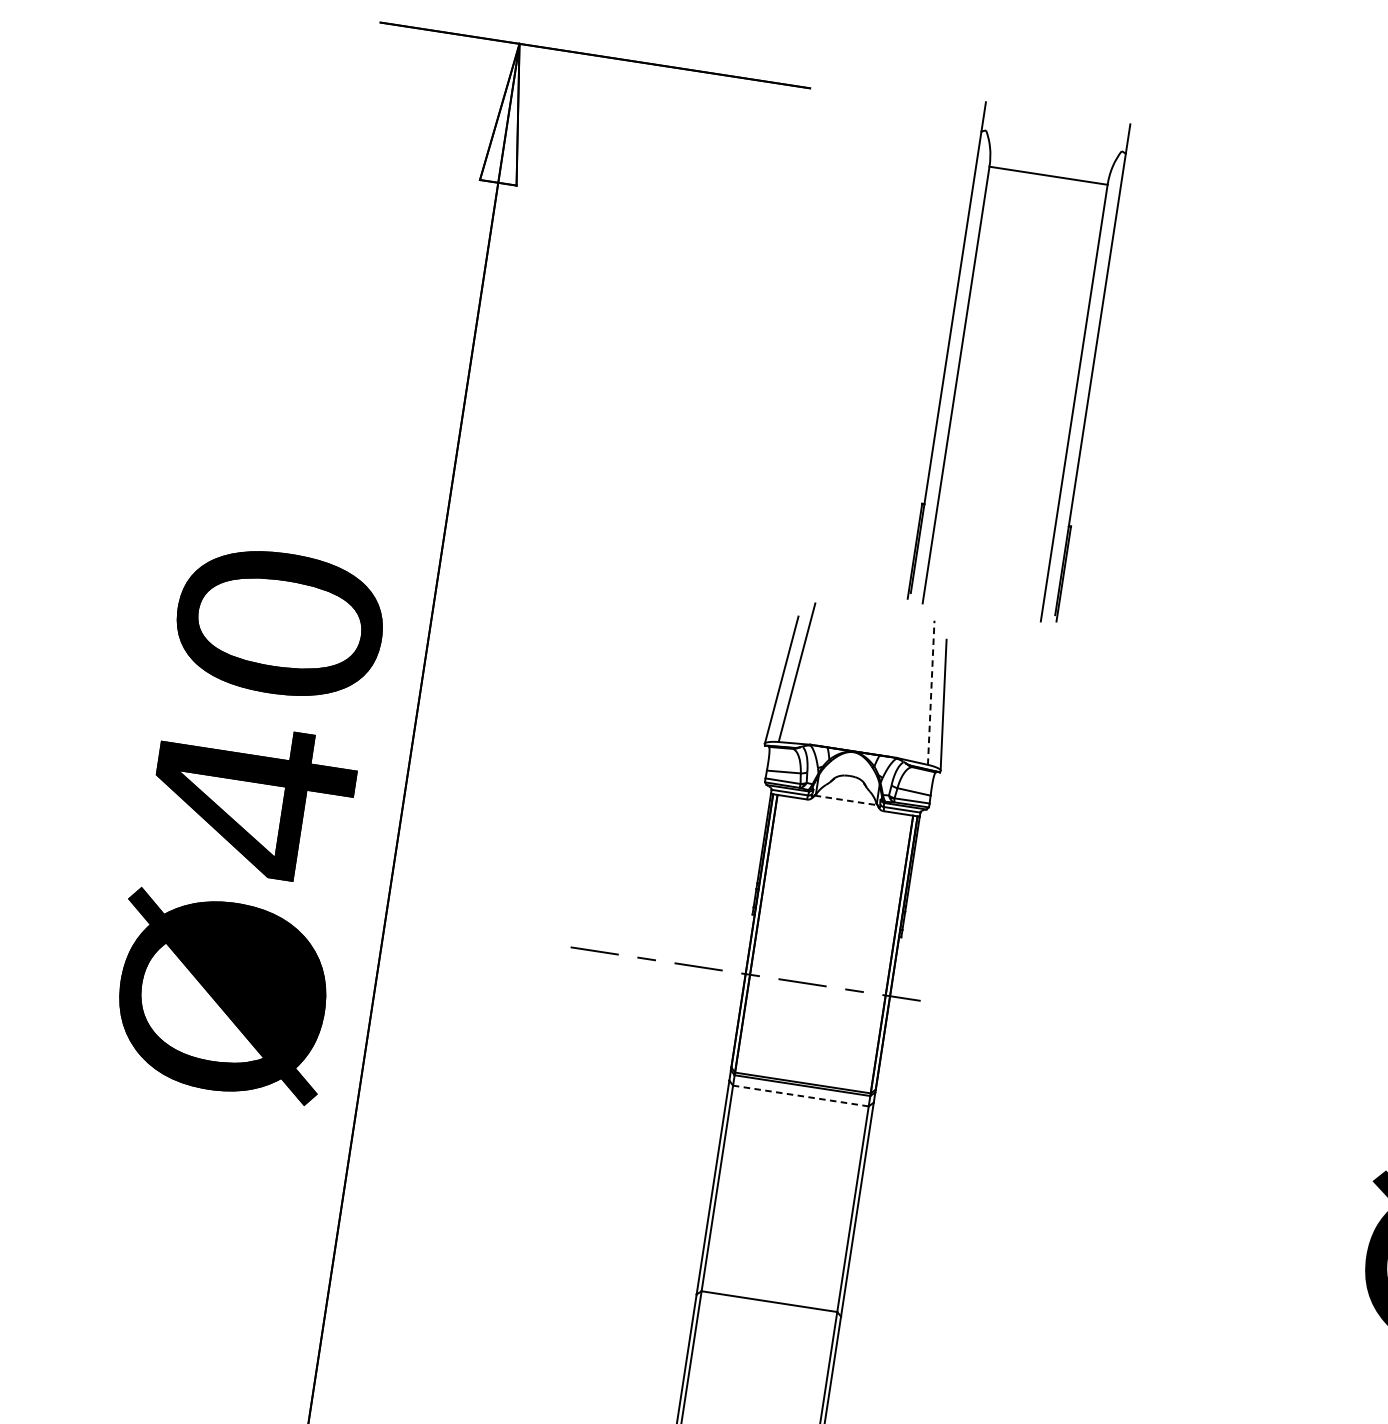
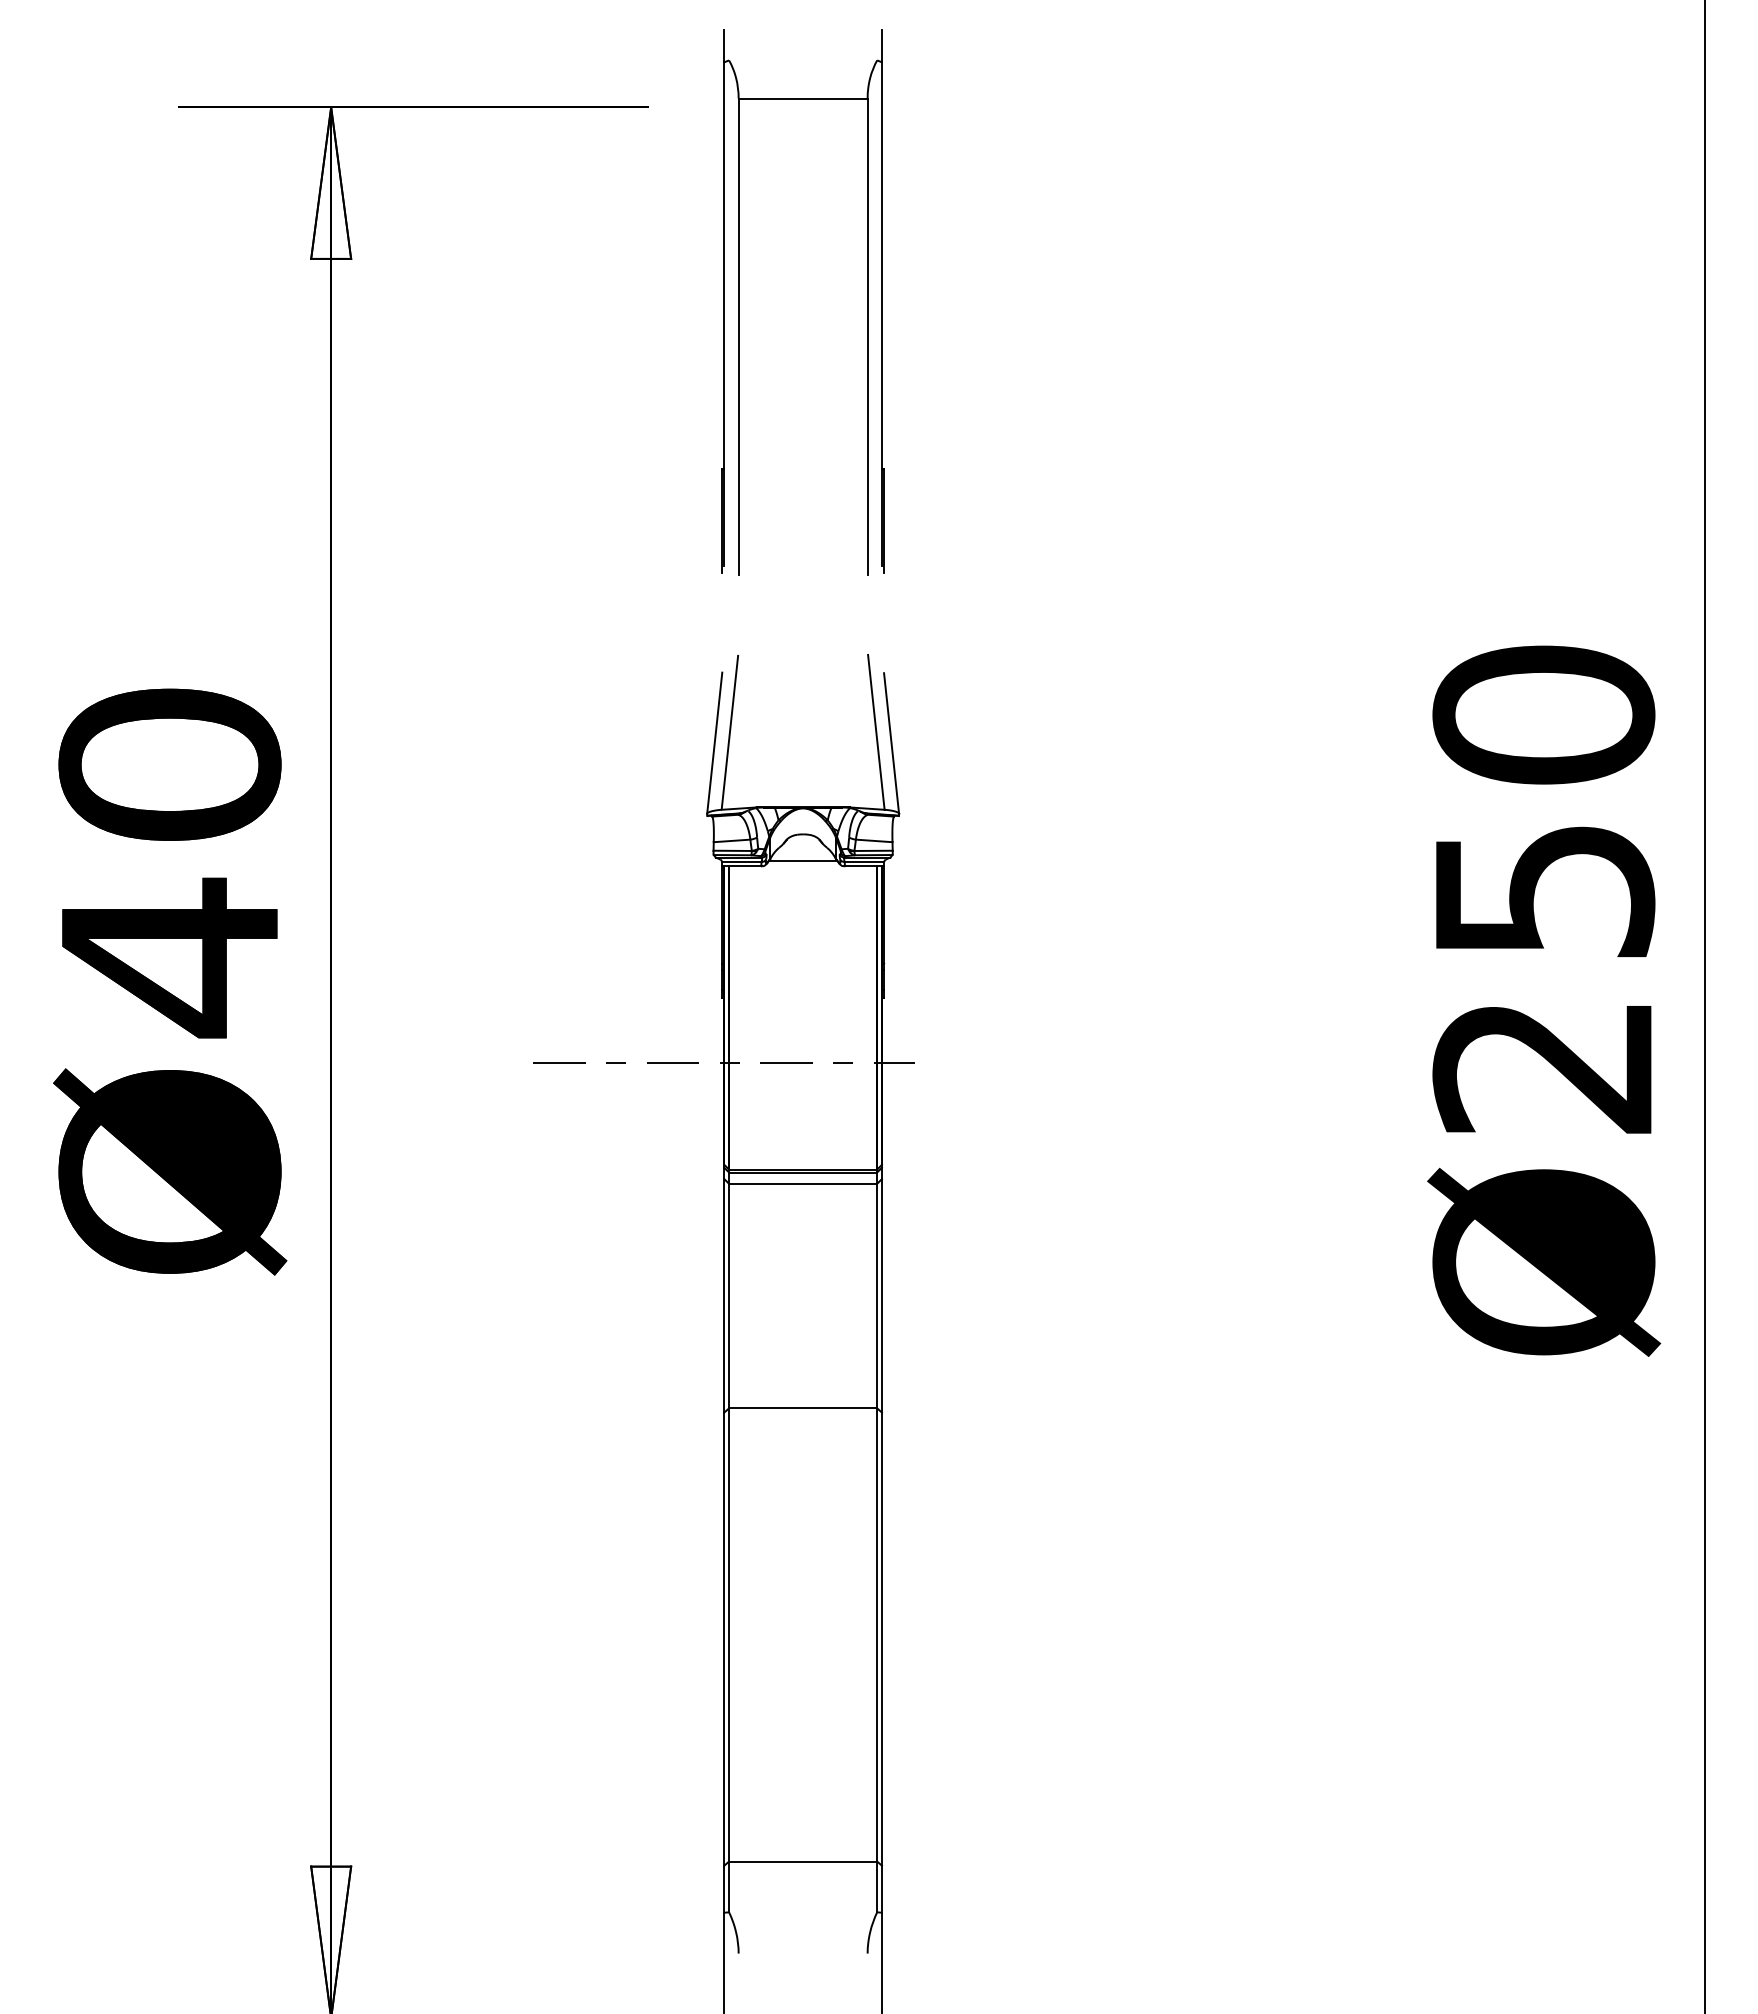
part: (961, 353) -> (739, 302), moved
line: (931, 692) -> (876, 732), dashed -> solid
line: (846, 800) -> (803, 861), dashed -> solid
line: (800, 1095) -> (802, 1183), dashed -> solid

